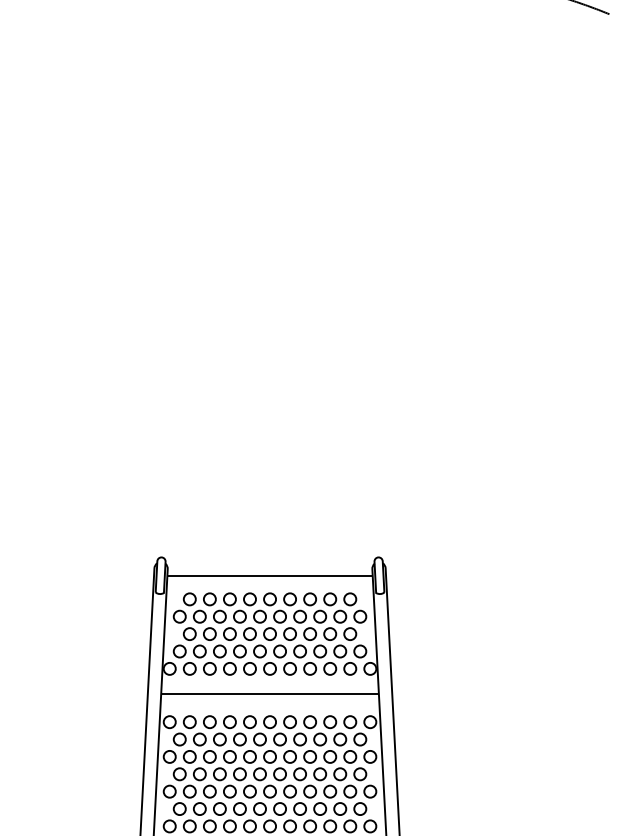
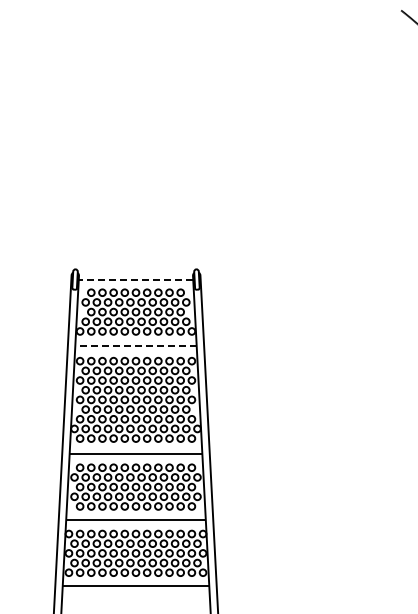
line: (269, 575) -> (135, 279), solid -> dashed
line: (270, 694) -> (136, 345), solid -> dashed

